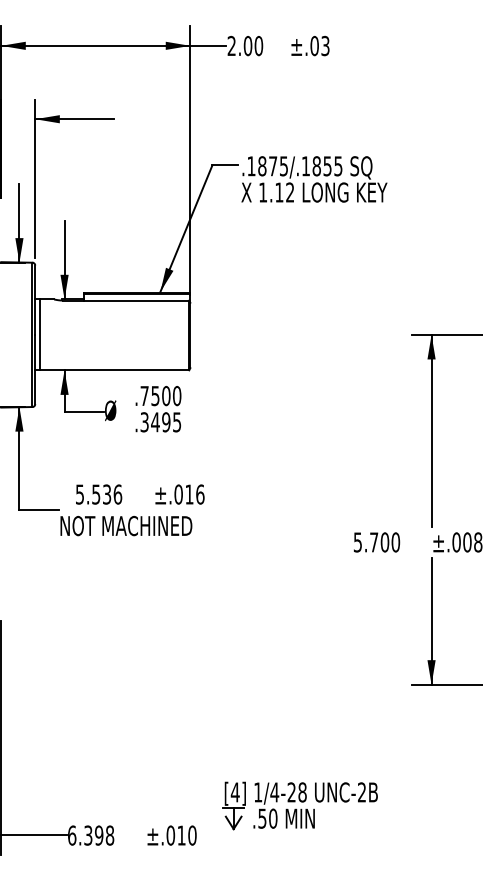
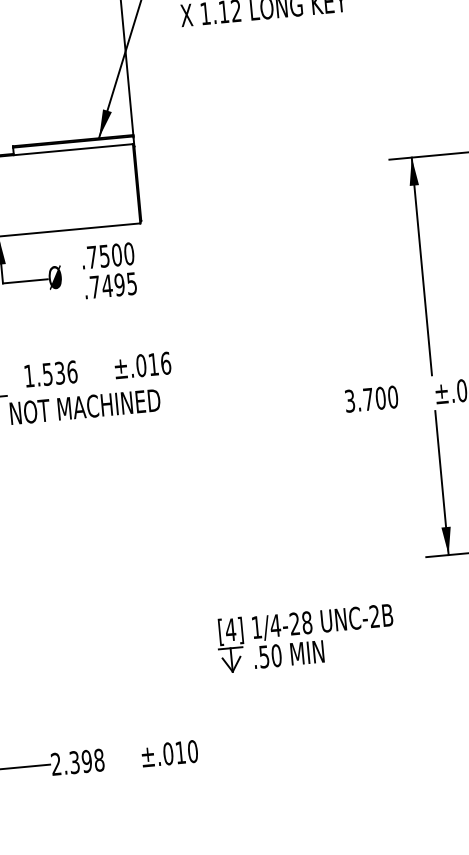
text: (144, 422) -> (94, 287), .3495 -> .7495
text: (79, 494) -> (28, 376), 5.536 -> 1.536
text: (357, 541) -> (349, 400), 5.700 -> 3.700
part: (299, 805) -> (305, 637), moved
text: (72, 835) -> (56, 764), 6.398 -> 2.398

